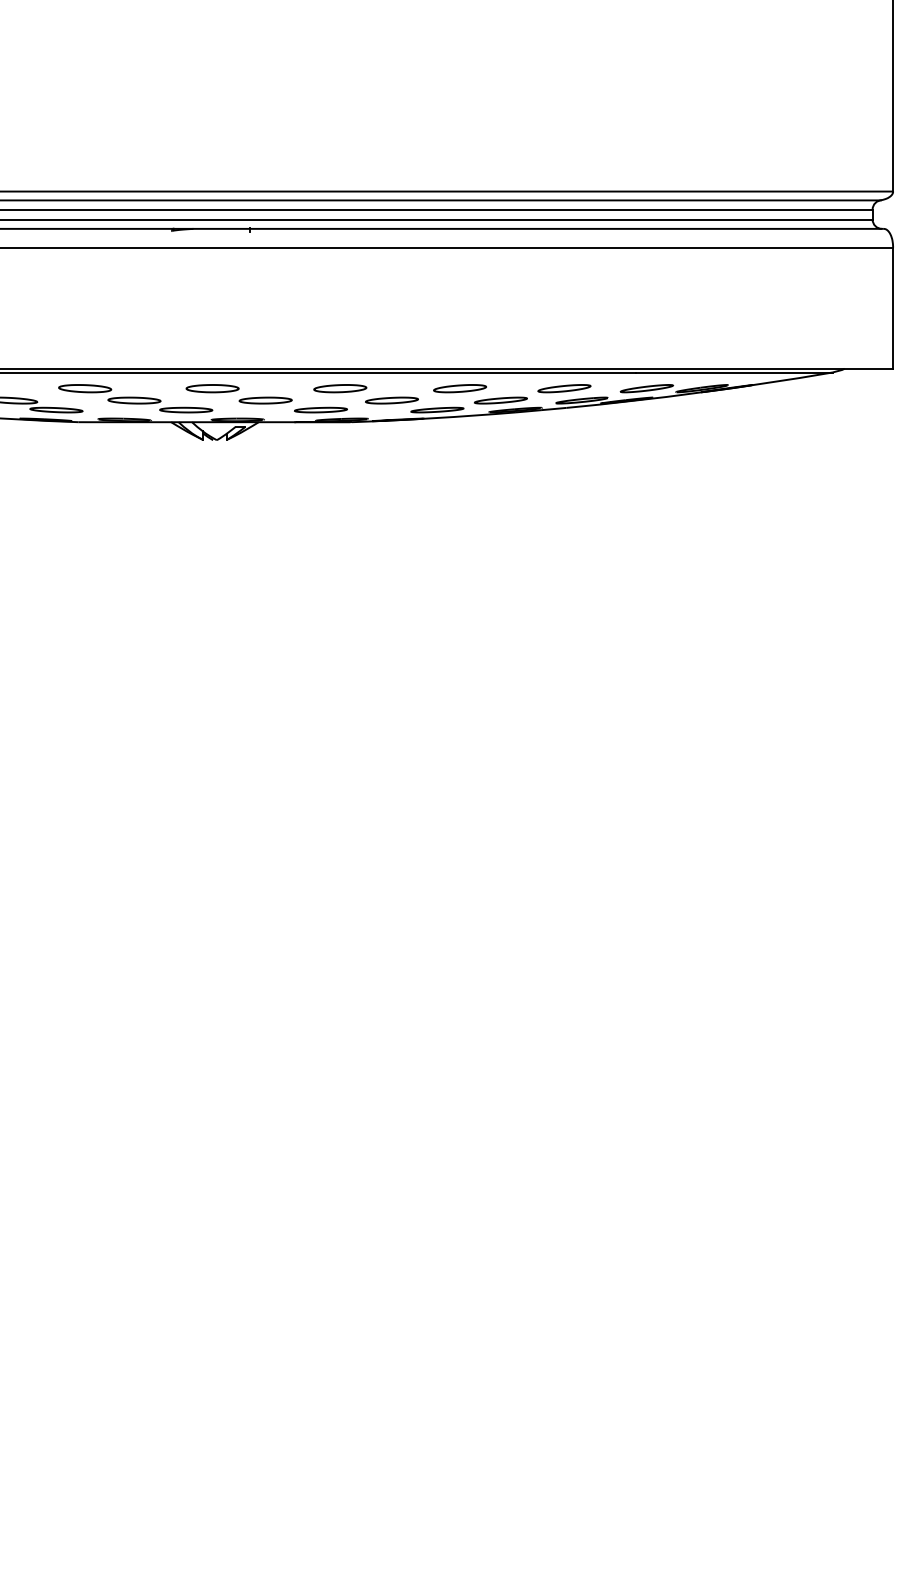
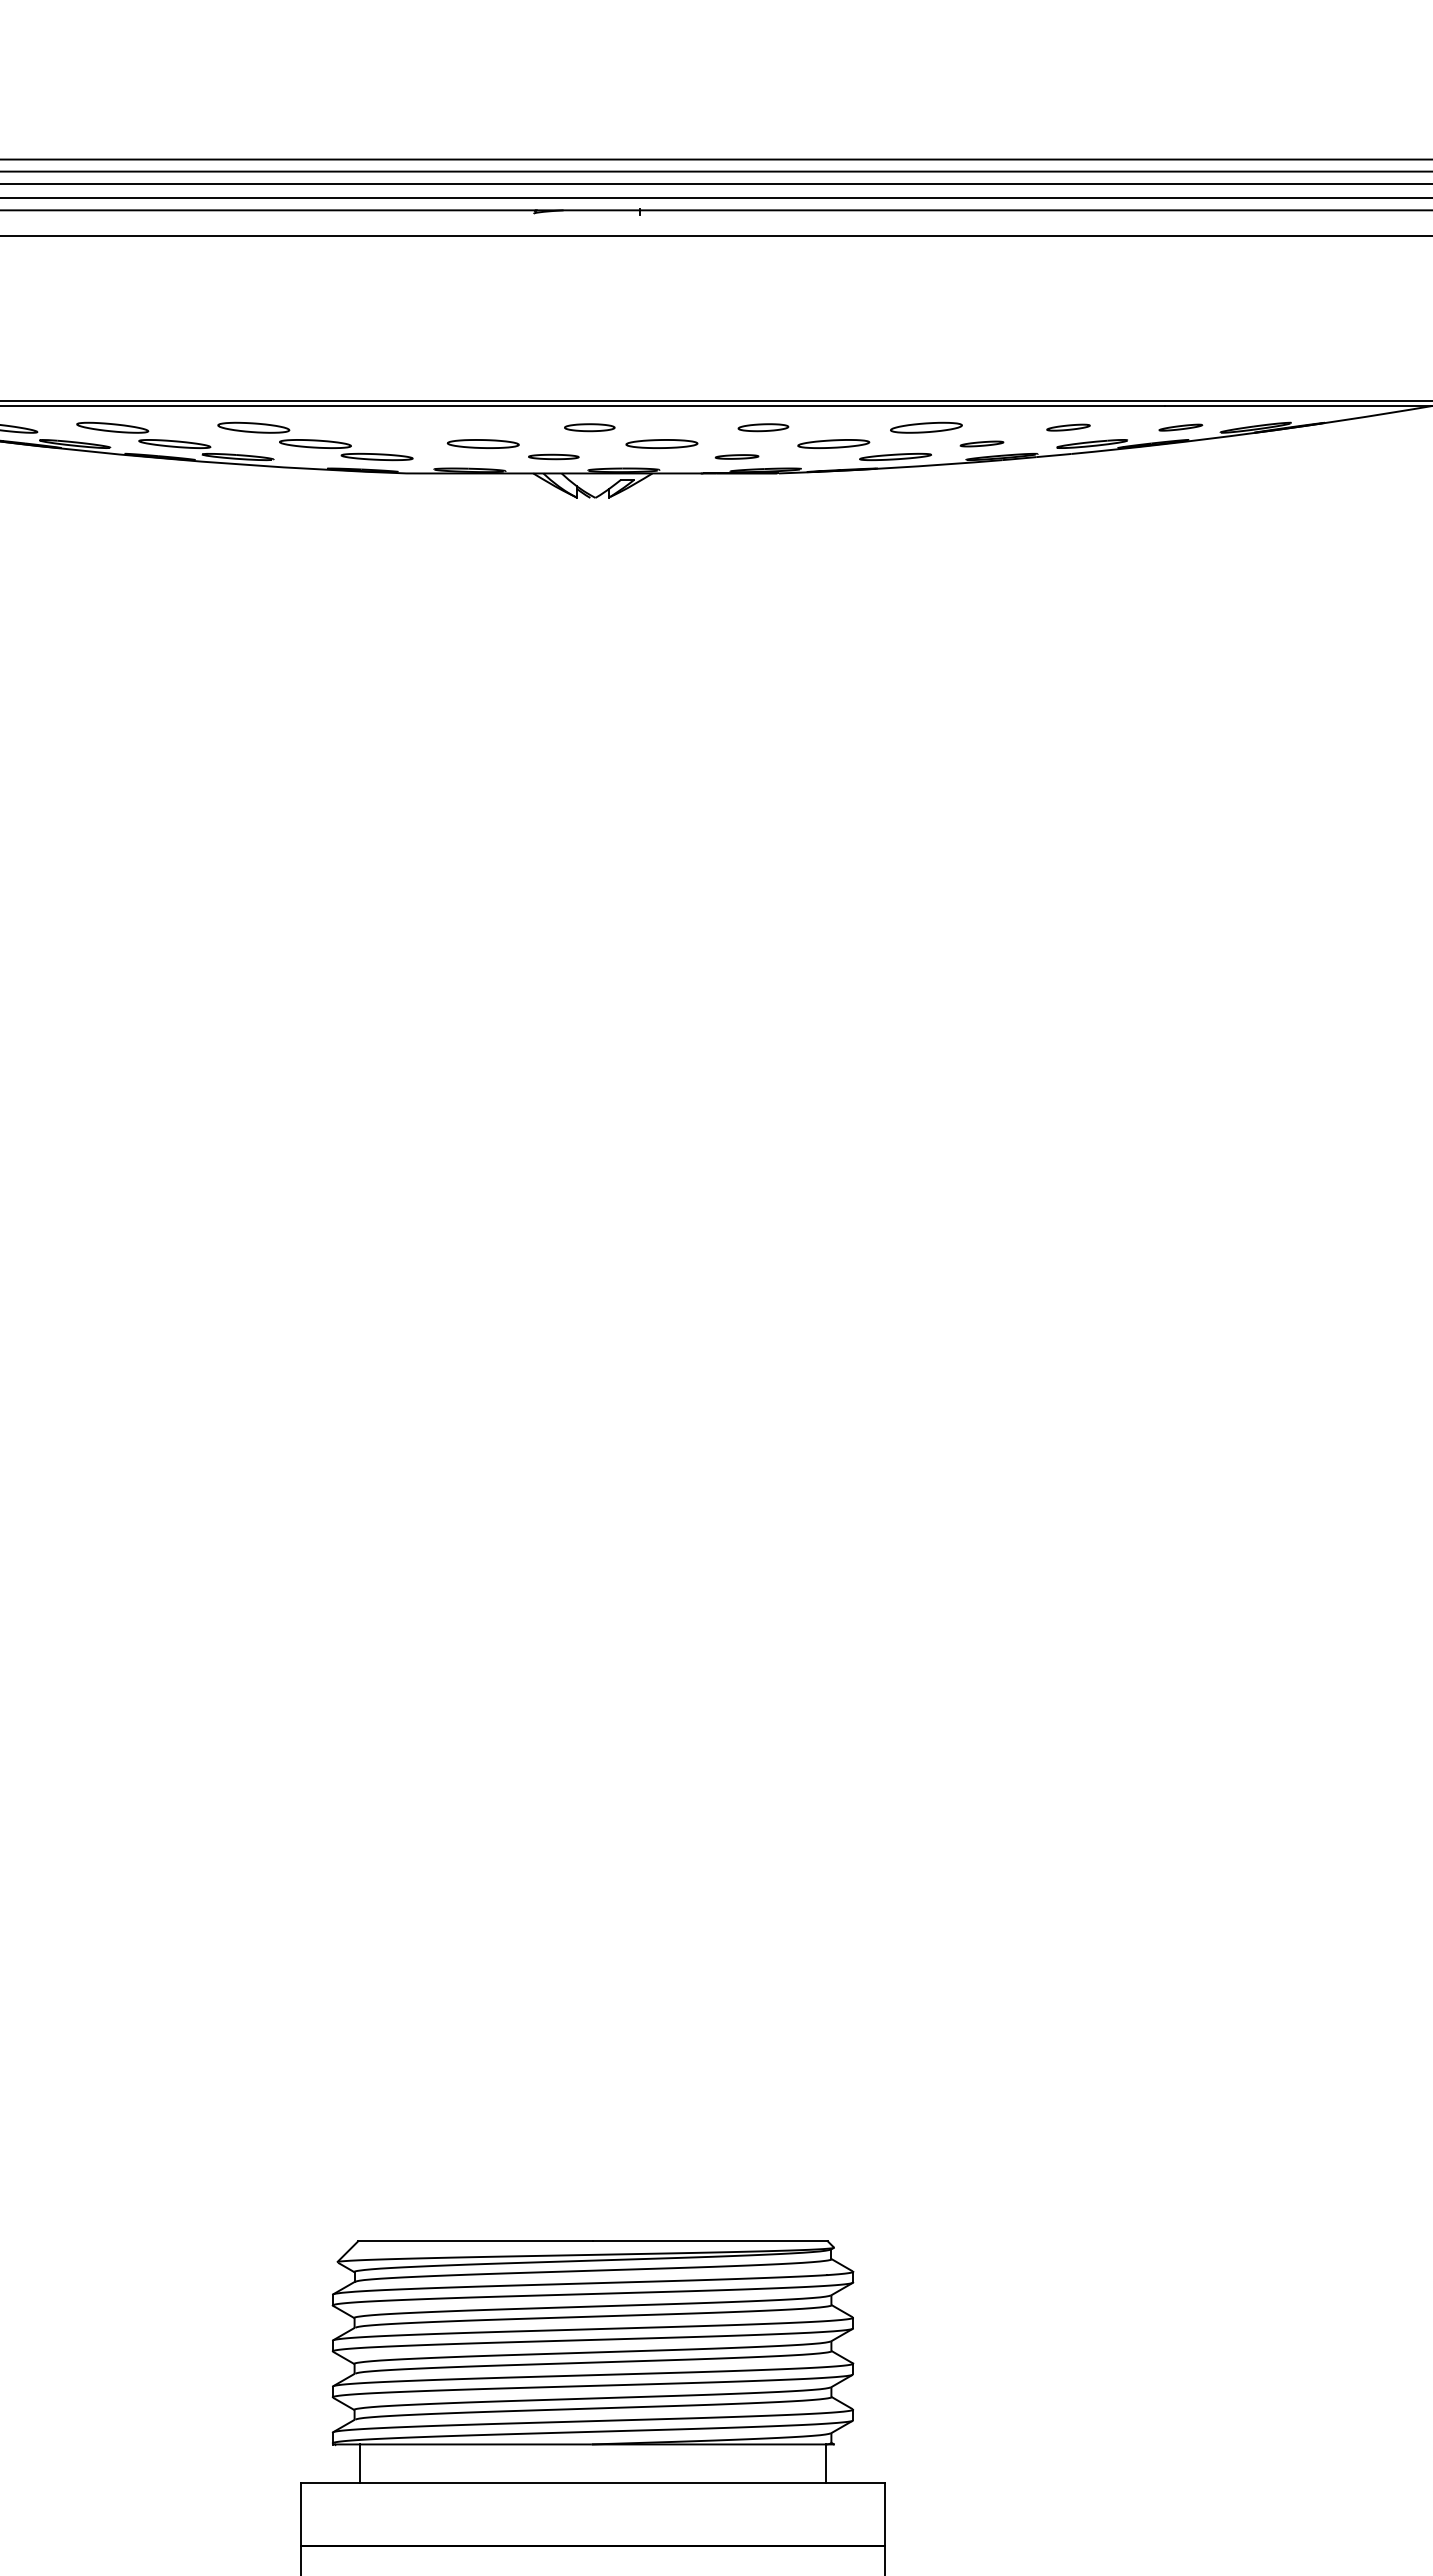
part: (84, 388) -> (415, 427), removed
part: (212, 388) -> (589, 427), size x0.7
part: (340, 388) -> (763, 427), size x0.7
part: (564, 388) -> (1068, 427), size x0.6
part: (646, 388) -> (1180, 427), size x0.6
part: (500, 400) -> (981, 443), size x0.6
part: (186, 409) -> (553, 456), size x0.7
part: (320, 409) -> (736, 456), size x0.6

